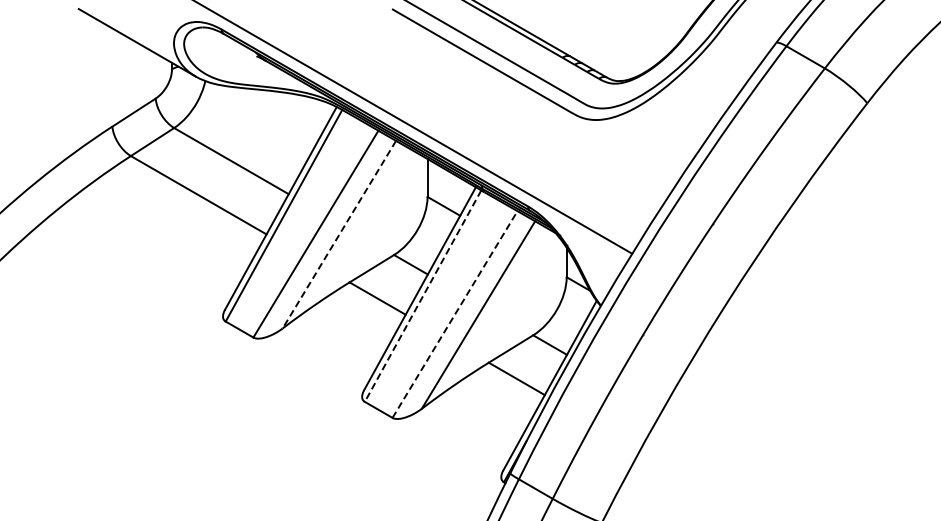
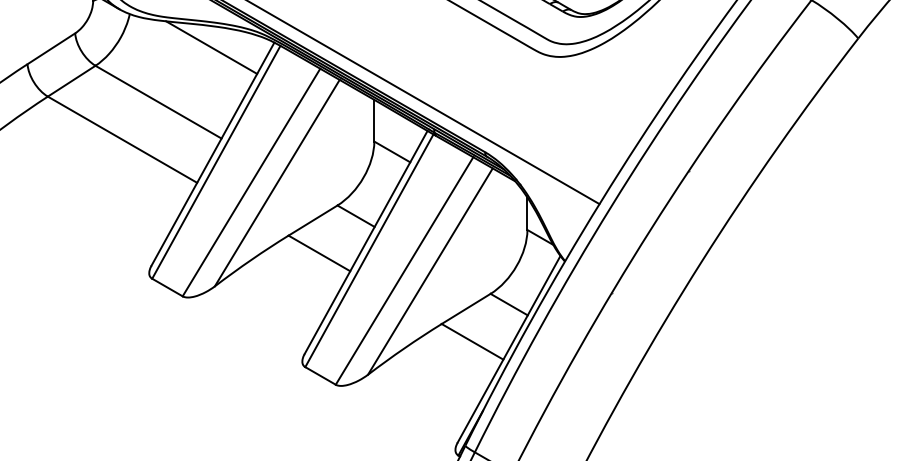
line: (279, 111) -> (211, 47), added
line: (339, 234) -> (277, 182), dashed -> solid
line: (423, 296) -> (369, 251), dashed -> solid
line: (455, 314) -> (405, 270), dashed -> solid

